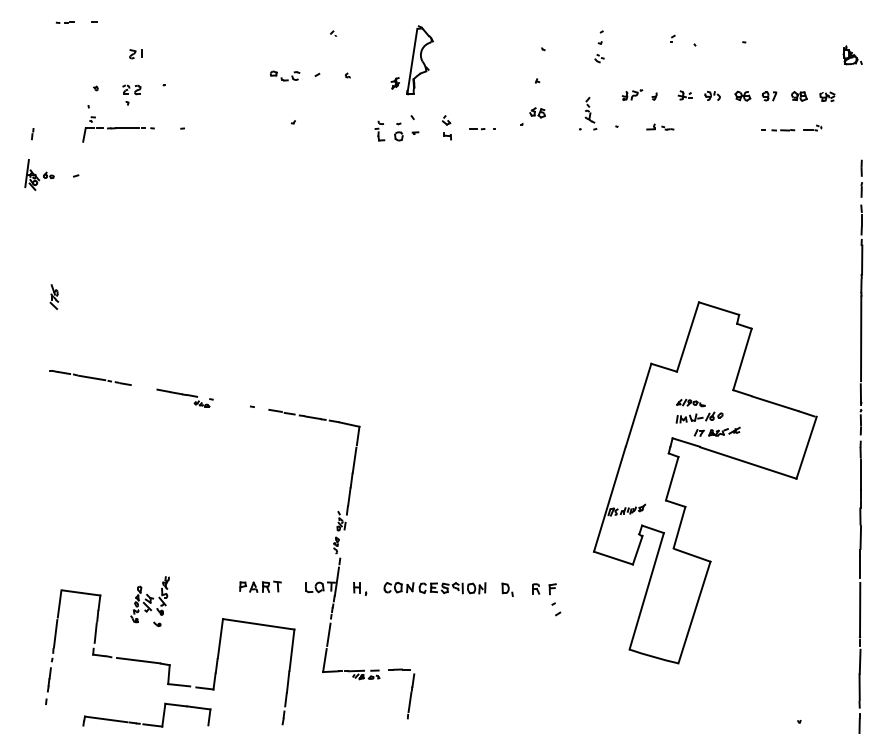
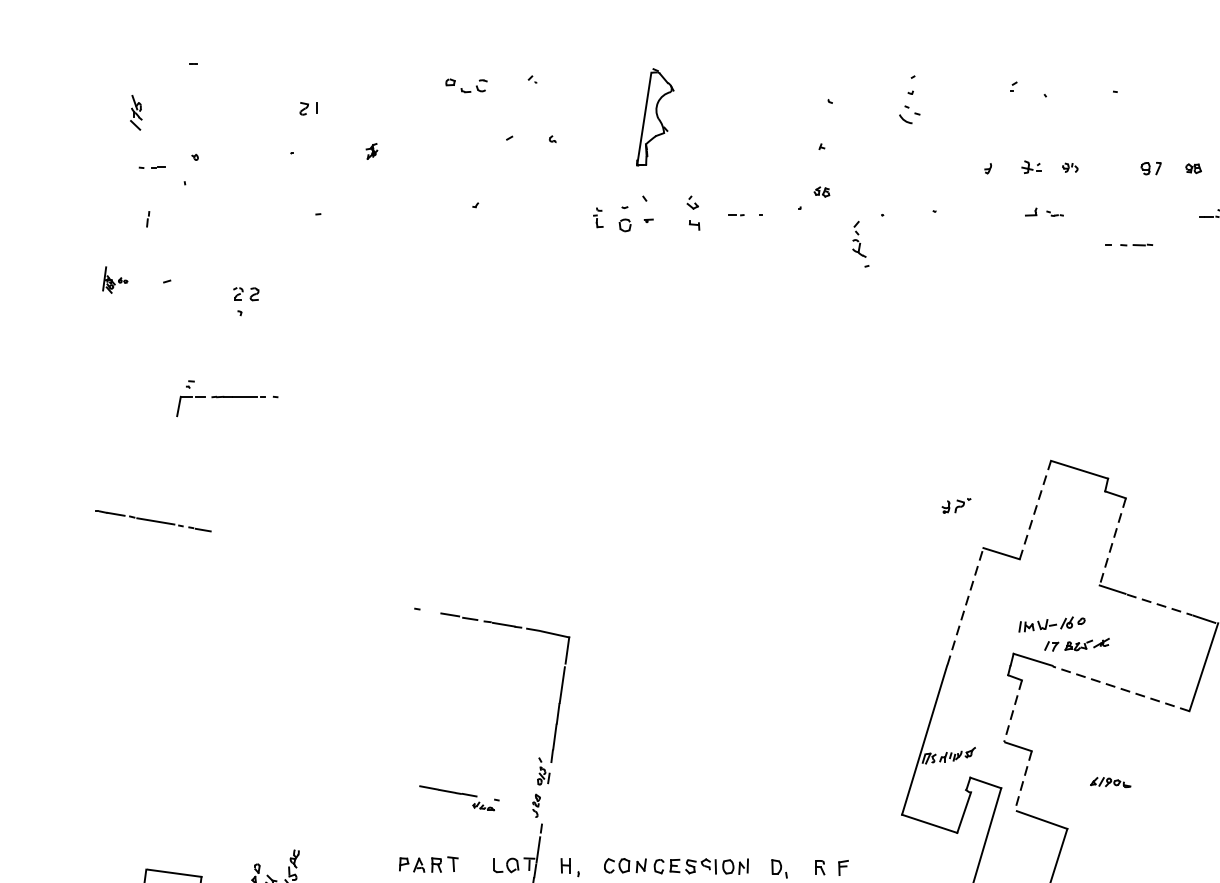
part: (64, 22) -> (150, 167), moved
part: (135, 54) -> (308, 109), moved
part: (599, 58) -> (909, 114), size x1.6
part: (285, 75) -> (467, 85), moved
part: (394, 83) -> (370, 151), moved
part: (131, 94) -> (245, 300), moved
part: (632, 94) -> (956, 505), moved
part: (712, 95) -> (1070, 167), size x0.7
part: (742, 95) -> (1112, 167), removed
part: (799, 96) -> (1193, 168), size x0.7
part: (537, 112) -> (821, 191), size x0.7
part: (590, 113) -> (860, 243), moved
part: (660, 126) -> (1044, 211), moved
part: (118, 129) -> (227, 398), moved
part: (477, 129) -> (736, 215), size x0.7
part: (379, 130) -> (597, 216), size x0.7
line: (776, 130) -> (1127, 245), moved
part: (32, 134) -> (147, 219), moved
part: (39, 174) -> (115, 279), size x0.6
part: (54, 296) -> (136, 111), moved
line: (688, 336) -> (1036, 509), solid -> dashed
line: (742, 359) -> (1112, 541), solid -> dashed
line: (90, 377) -> (153, 520), moved
part: (184, 397) -> (458, 797), moved
part: (690, 403) -> (1109, 783), moved
line: (638, 404) -> (965, 605), solid -> dashed
line: (776, 404) -> (1161, 605), solid -> dashed
line: (748, 463) -> (1121, 689), solid -> dashed
line: (672, 478) -> (1013, 710), solid -> dashed
line: (679, 527) -> (1023, 780), solid -> dashed

